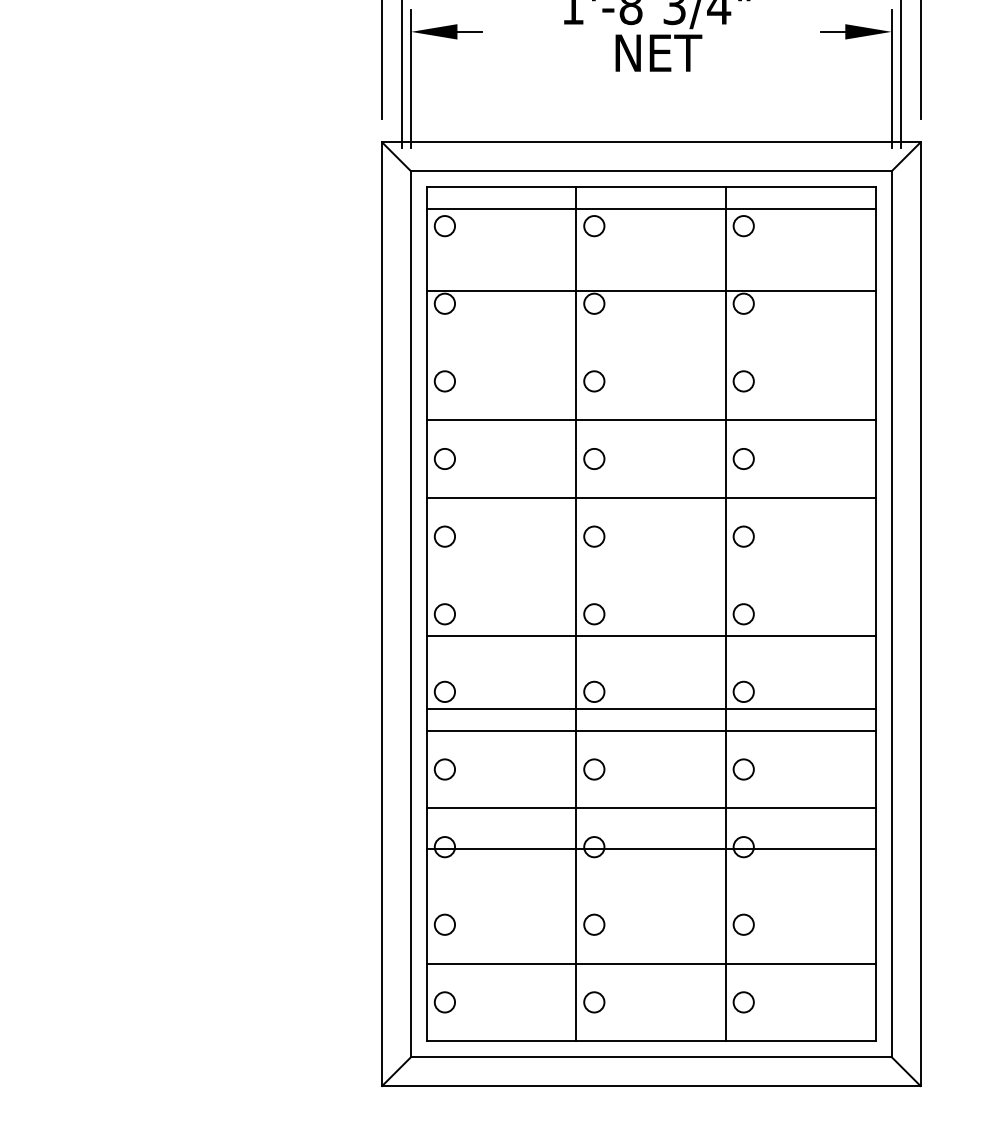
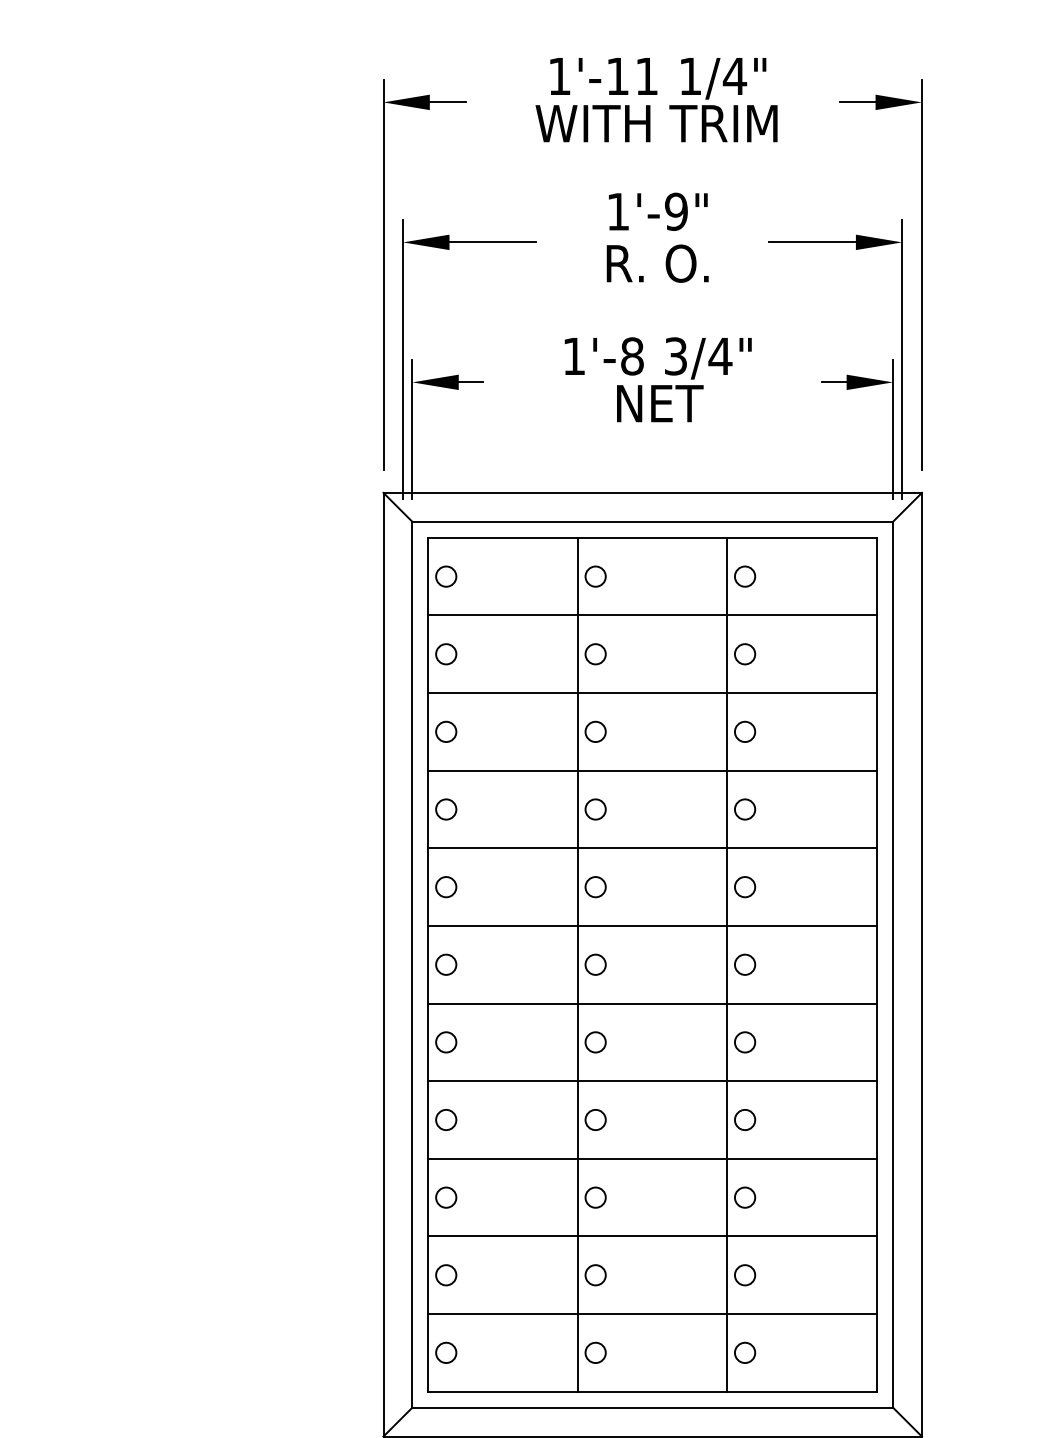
line: (651, 209) -> (652, 615), moved
line: (651, 291) -> (652, 693), moved
line: (651, 636) -> (652, 925), moved
line: (651, 709) -> (652, 1003), moved
line: (651, 849) -> (652, 1236), moved

